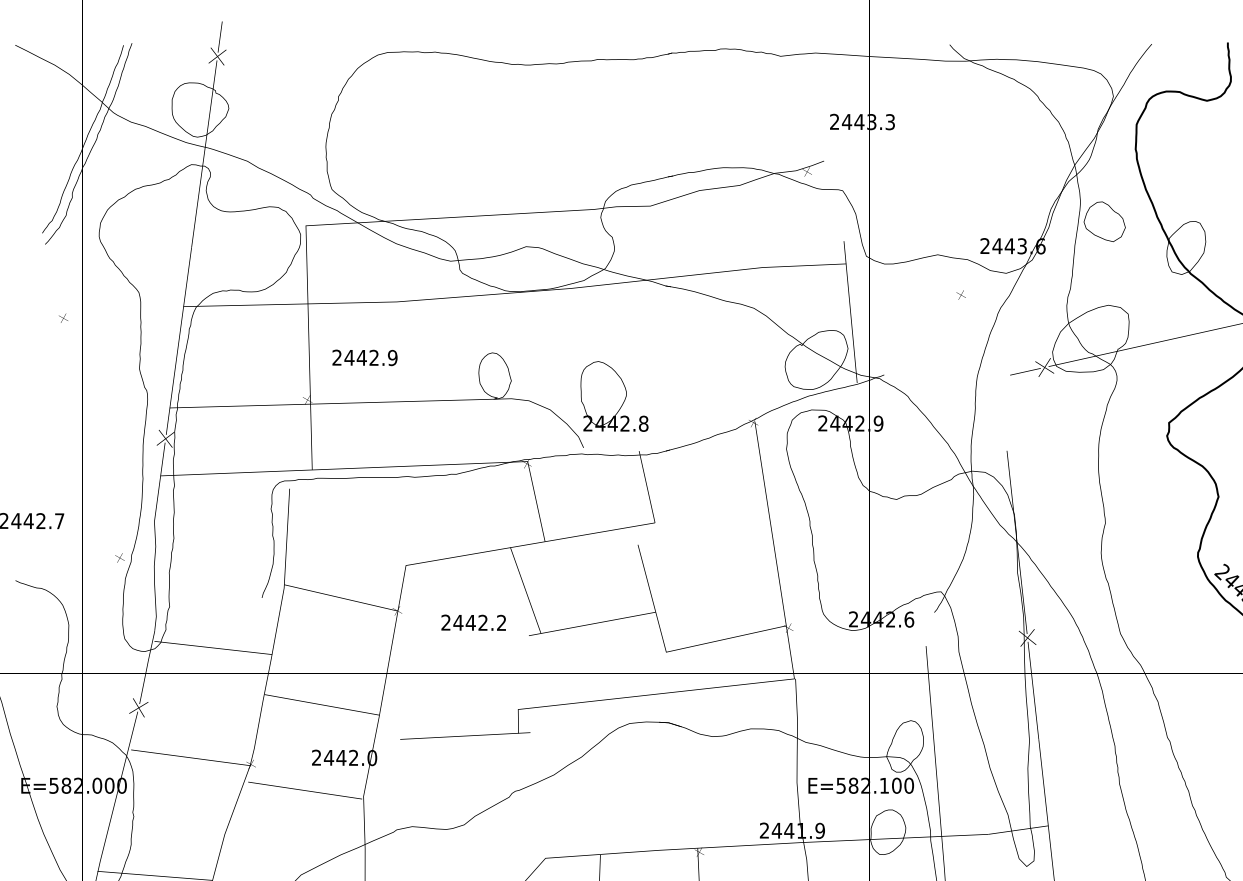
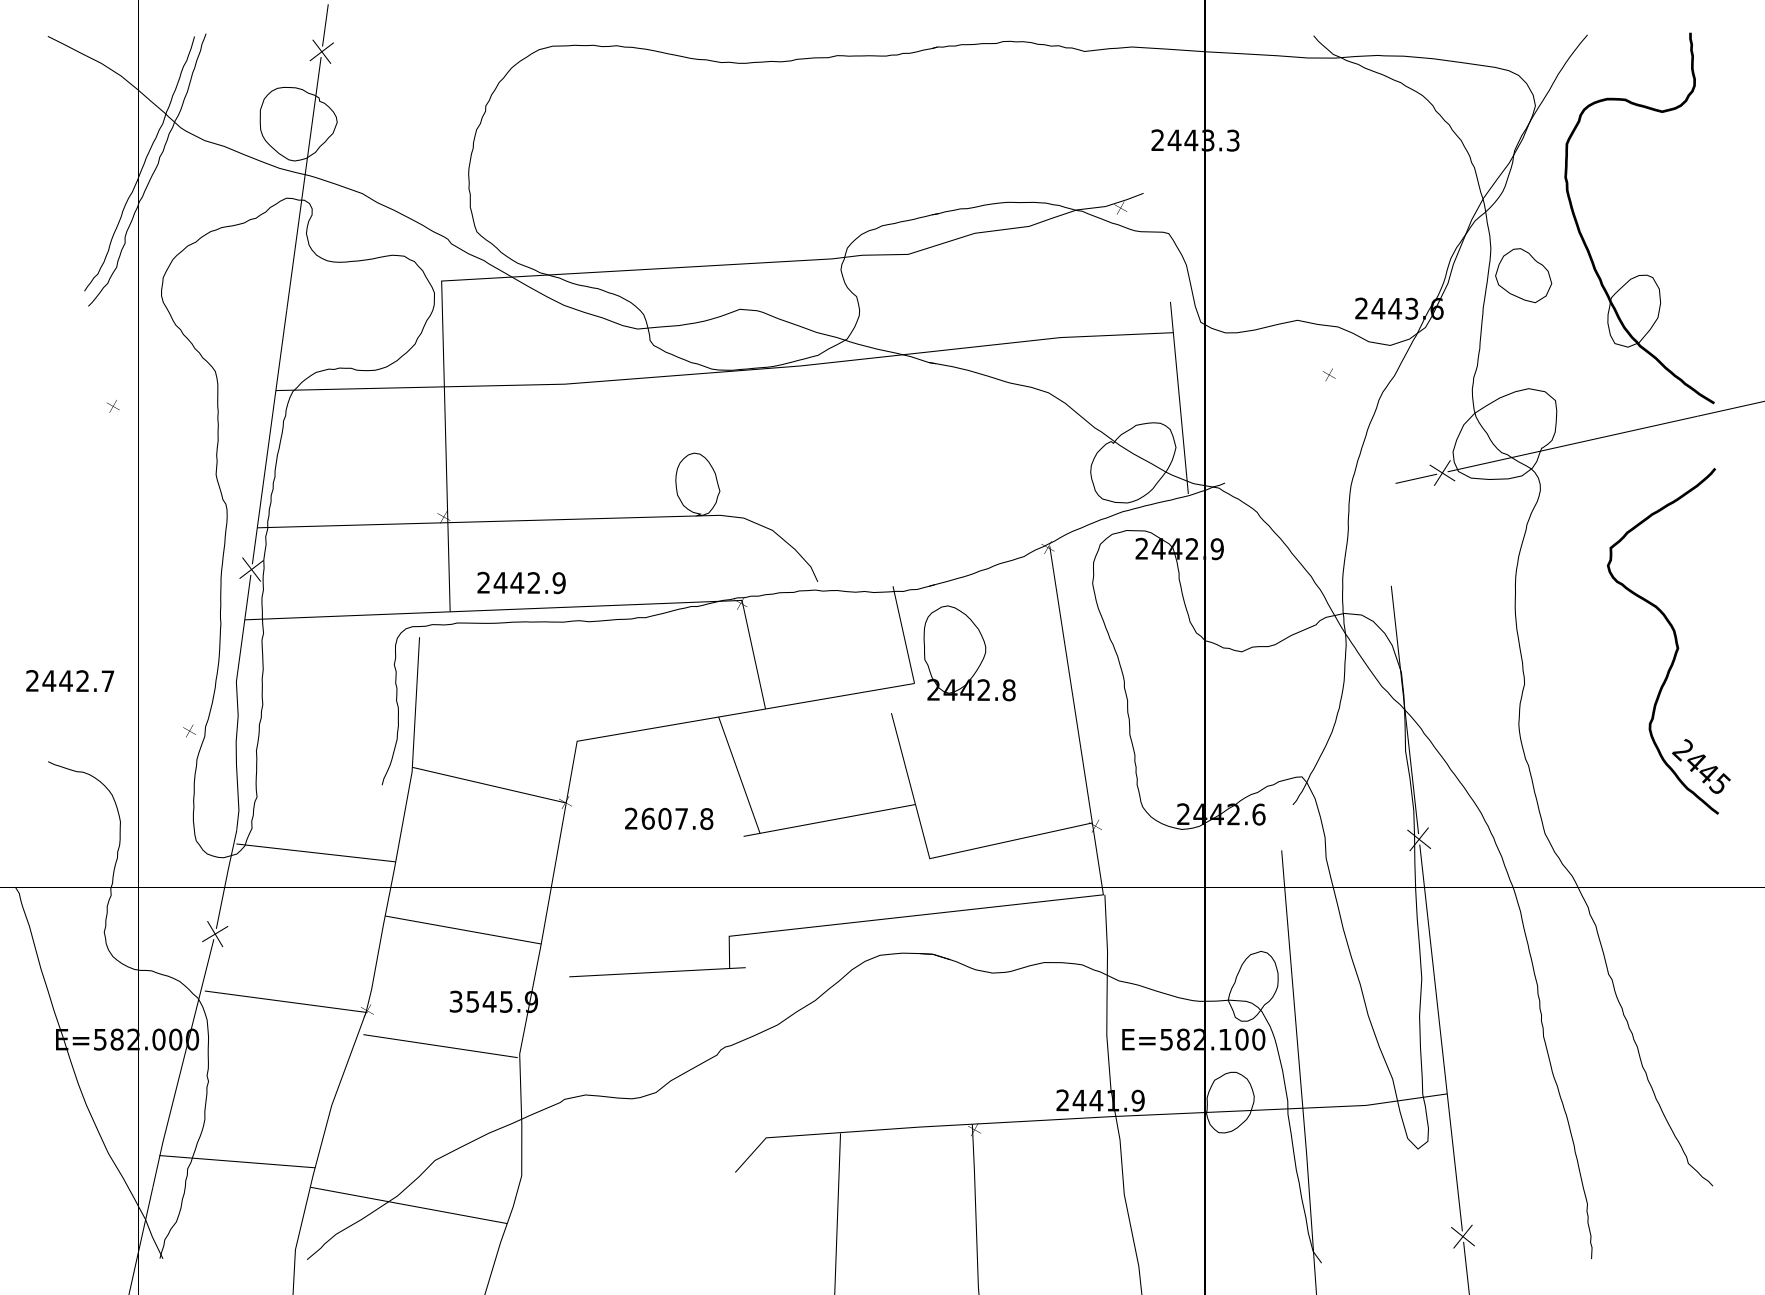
text: (364, 357) -> (521, 582), moved
text: (614, 396) -> (969, 653), moved
text: (480, 622) -> (677, 818), 2442.2 -> 2607.8
text: (344, 758) -> (493, 1002), 2442.0 -> 3545.9

